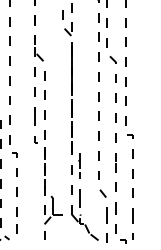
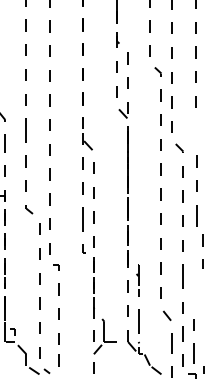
part: (128, 107) -> (199, 208), size x0.6
line: (132, 207) -> (193, 343), moved

